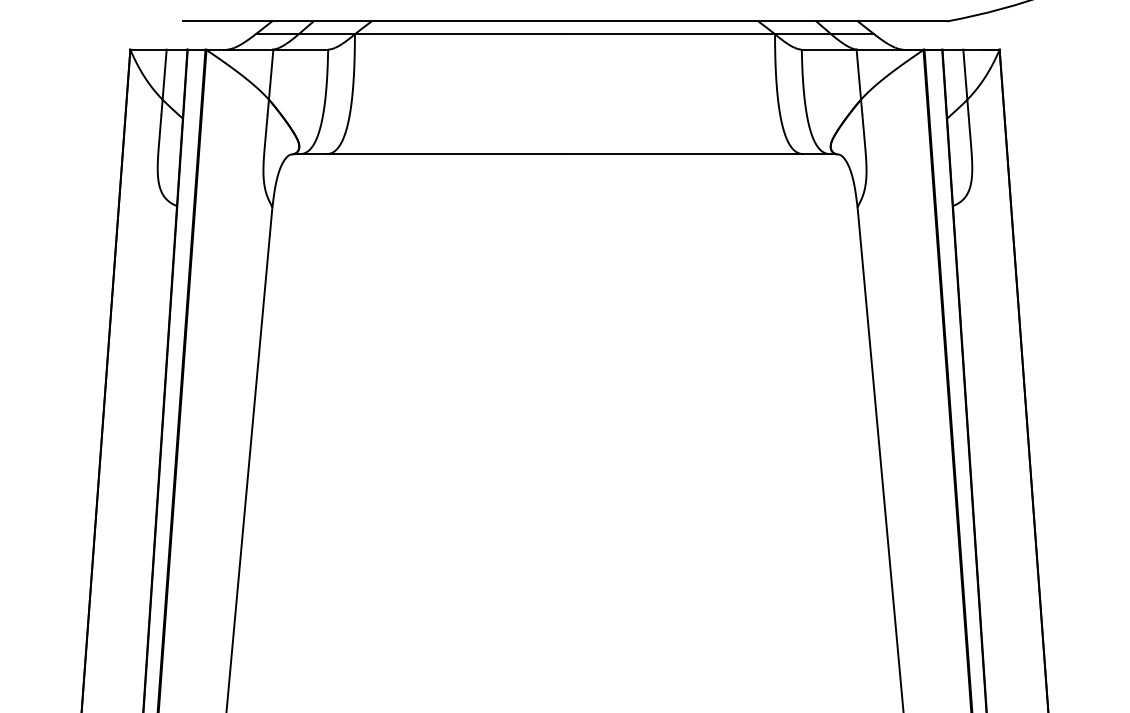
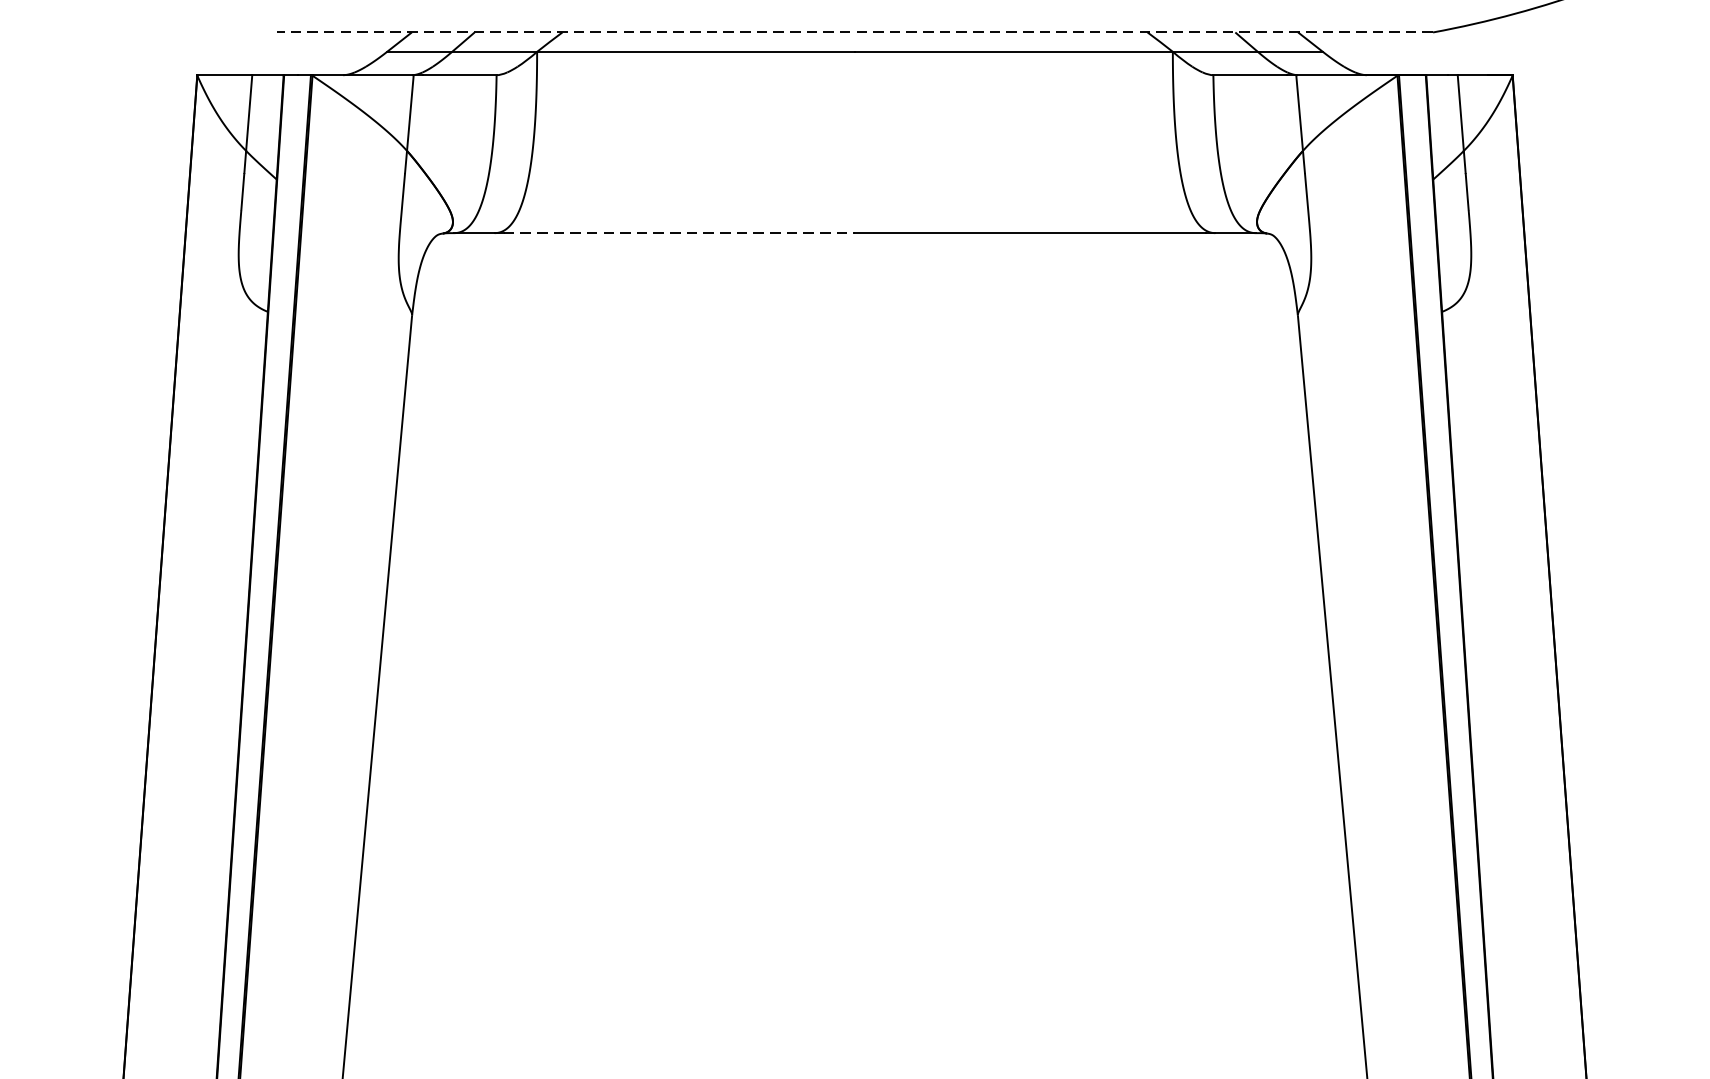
line: (564, 21) -> (854, 32), solid -> dashed
line: (449, 154) -> (680, 233), solid -> dashed

